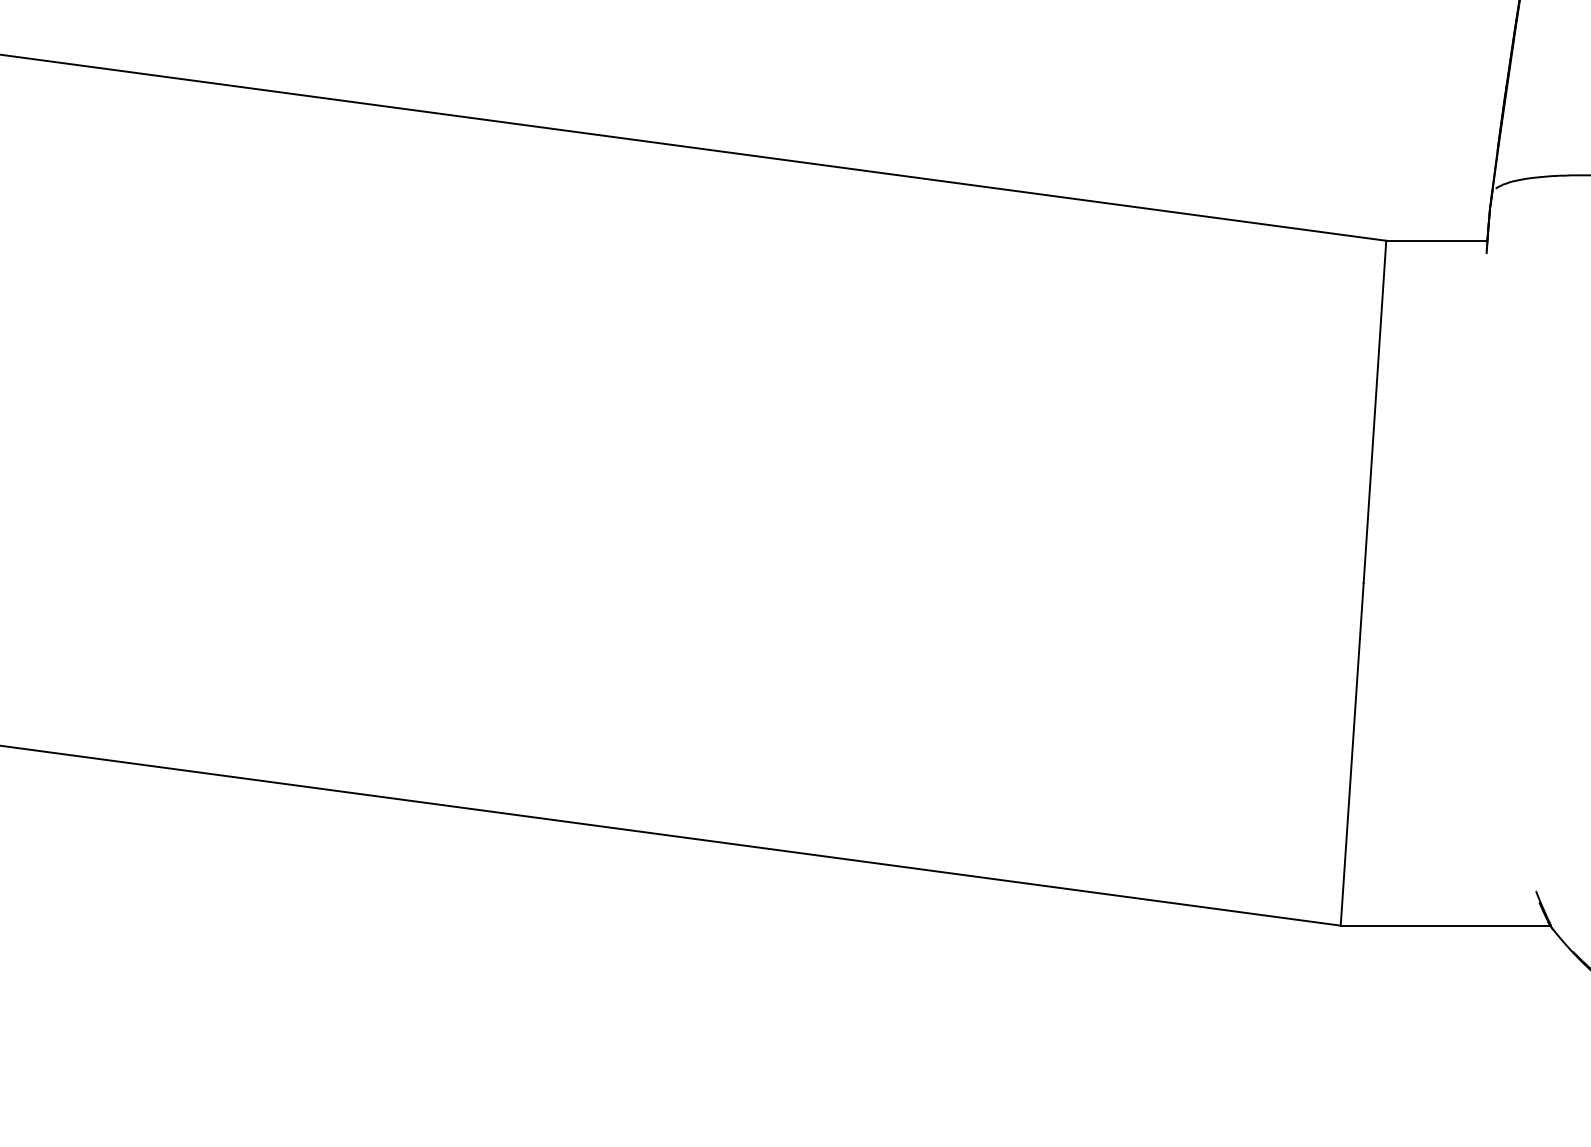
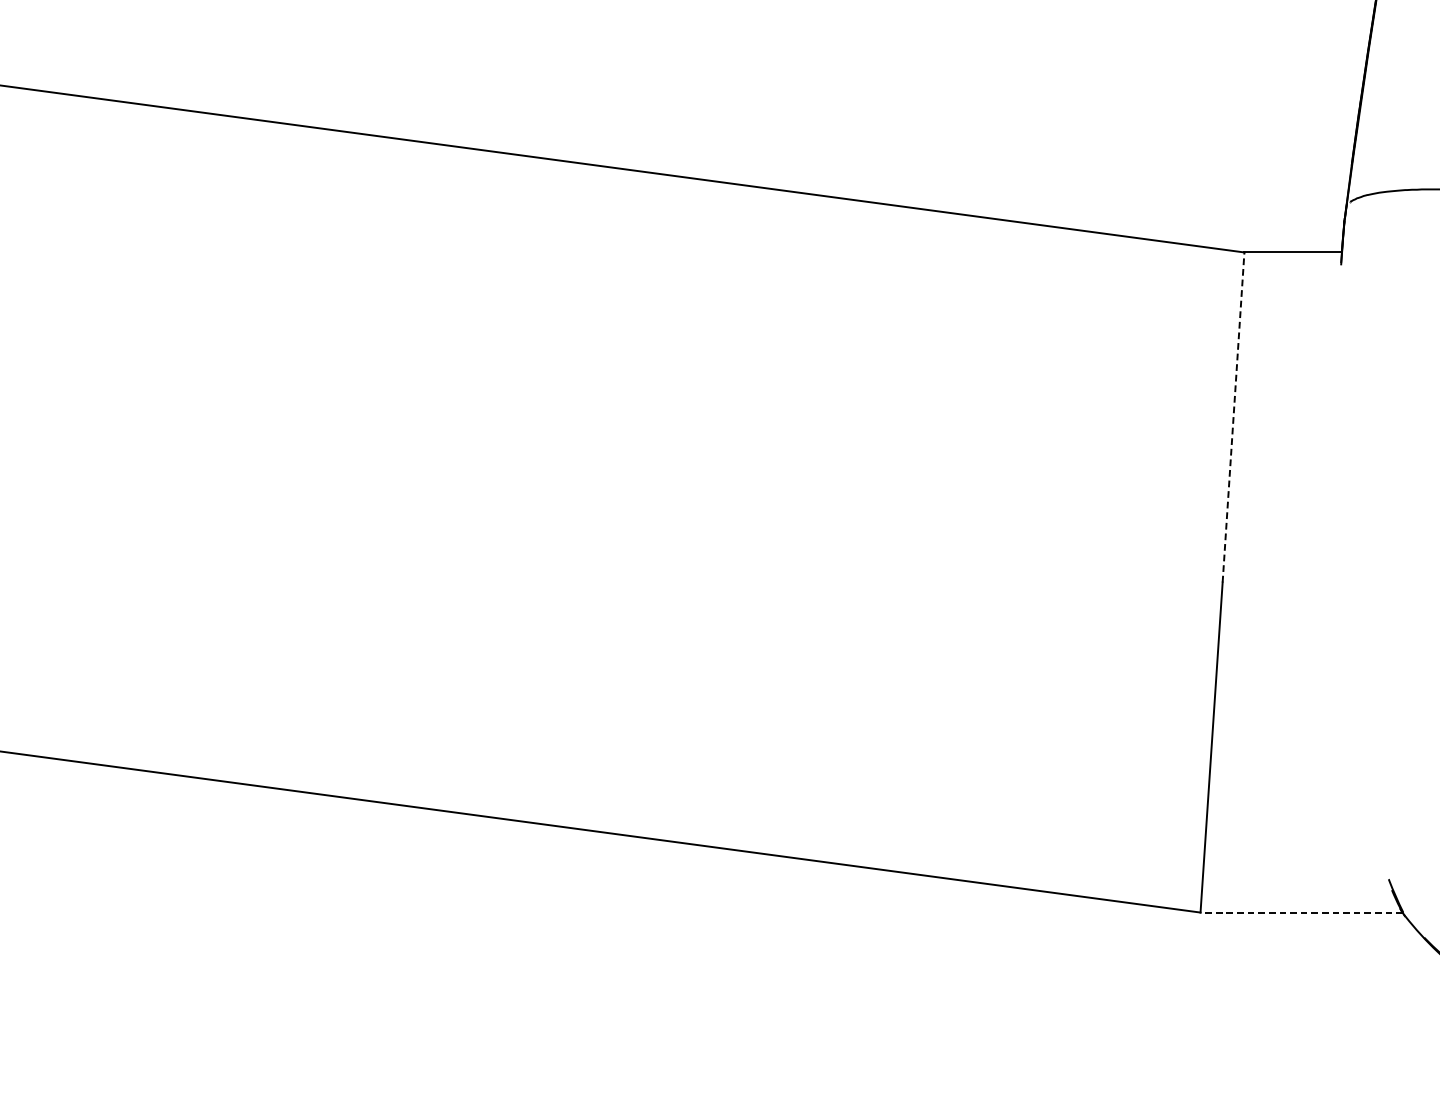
line: (1374, 411) -> (1233, 417), solid -> dashed
line: (1445, 925) -> (1301, 912), solid -> dashed

